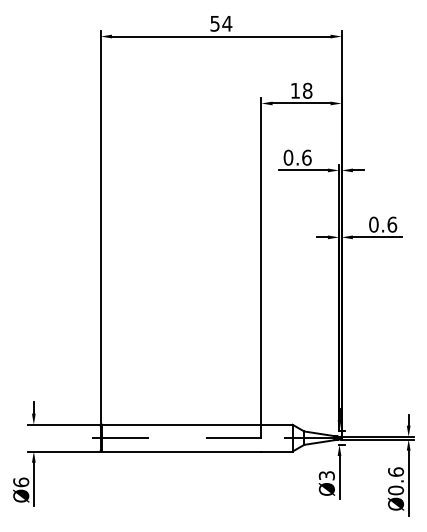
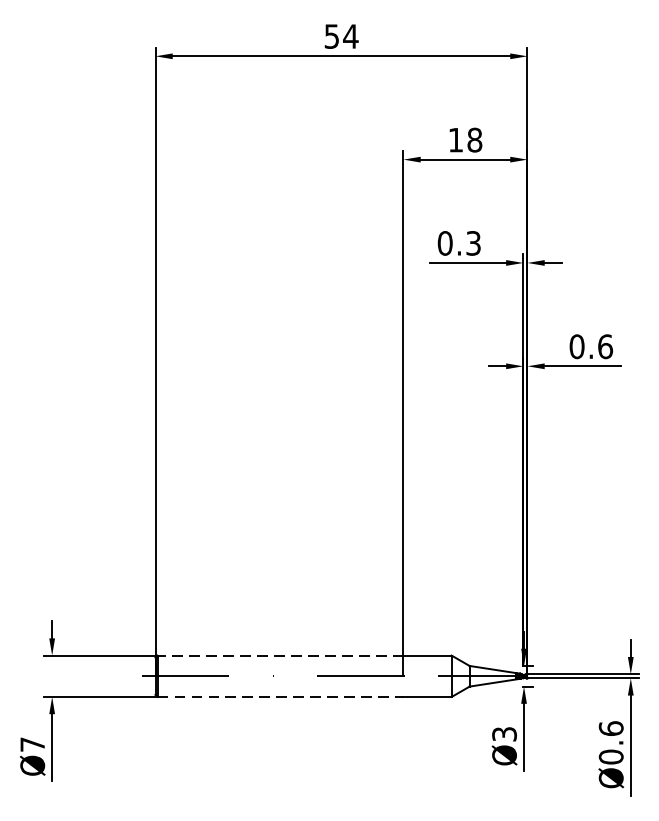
text: (306, 157) -> (473, 243), 0.6 -> 0.3
line: (181, 424) -> (280, 655), solid -> dashed
line: (181, 451) -> (280, 696), solid -> dashed
text: (21, 482) -> (33, 744), Ø6 -> Ø7

